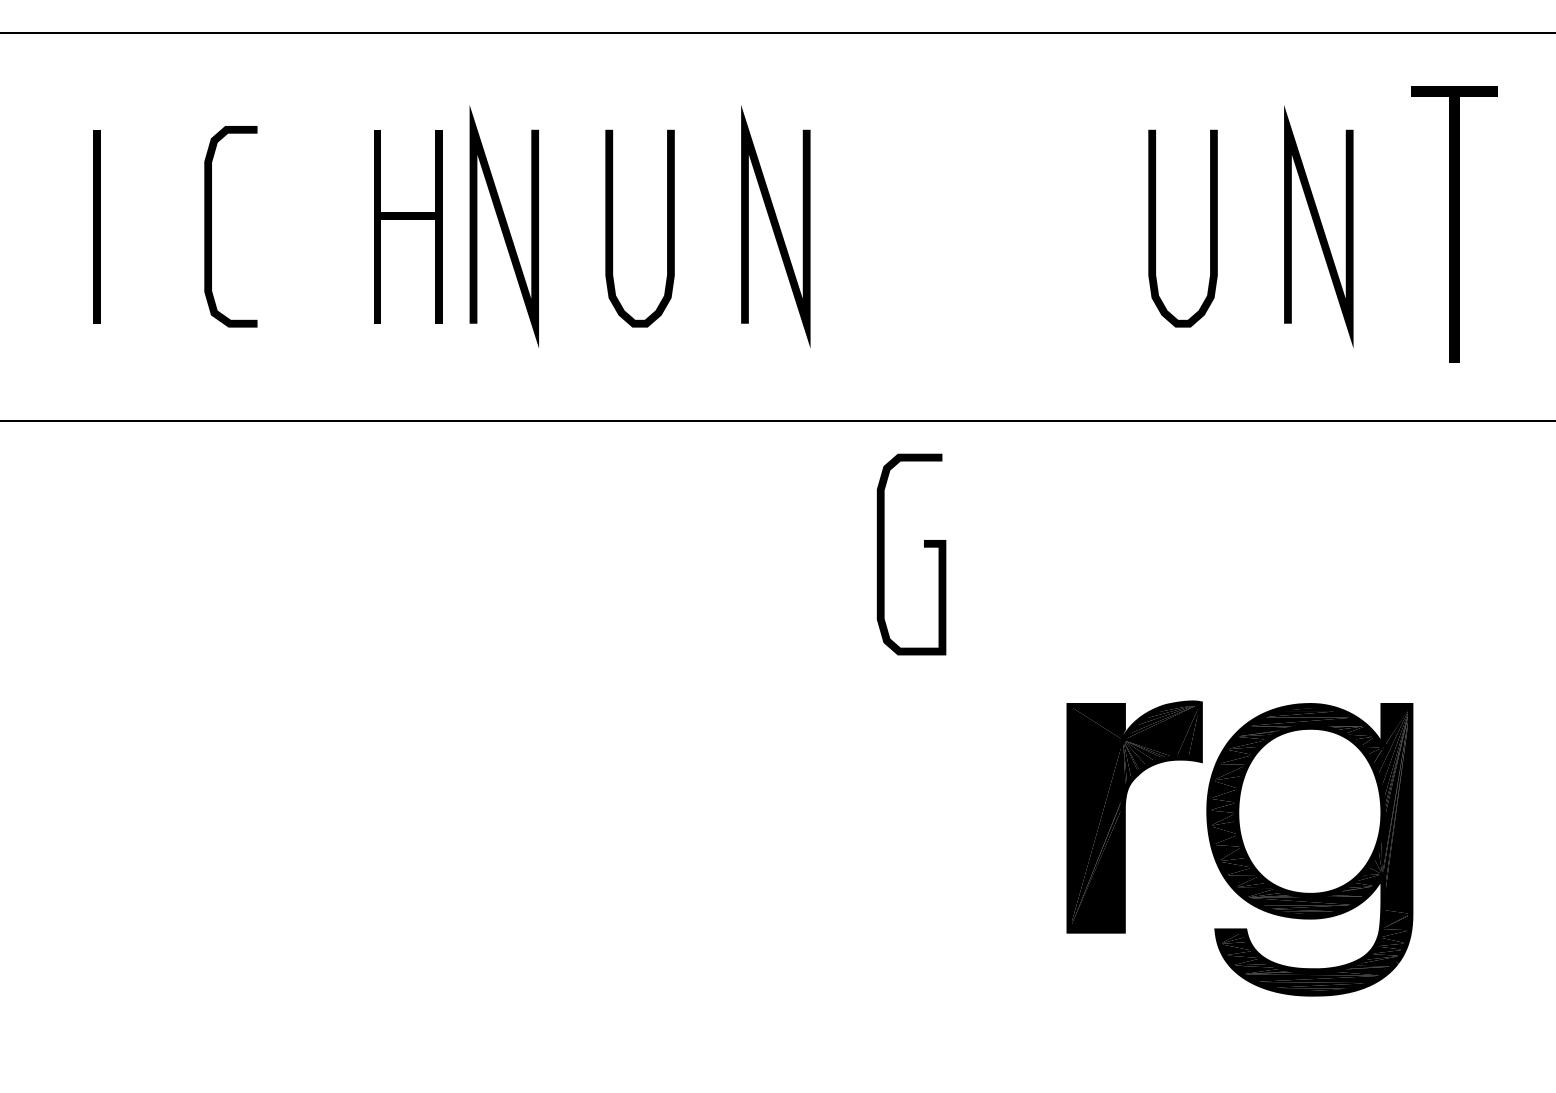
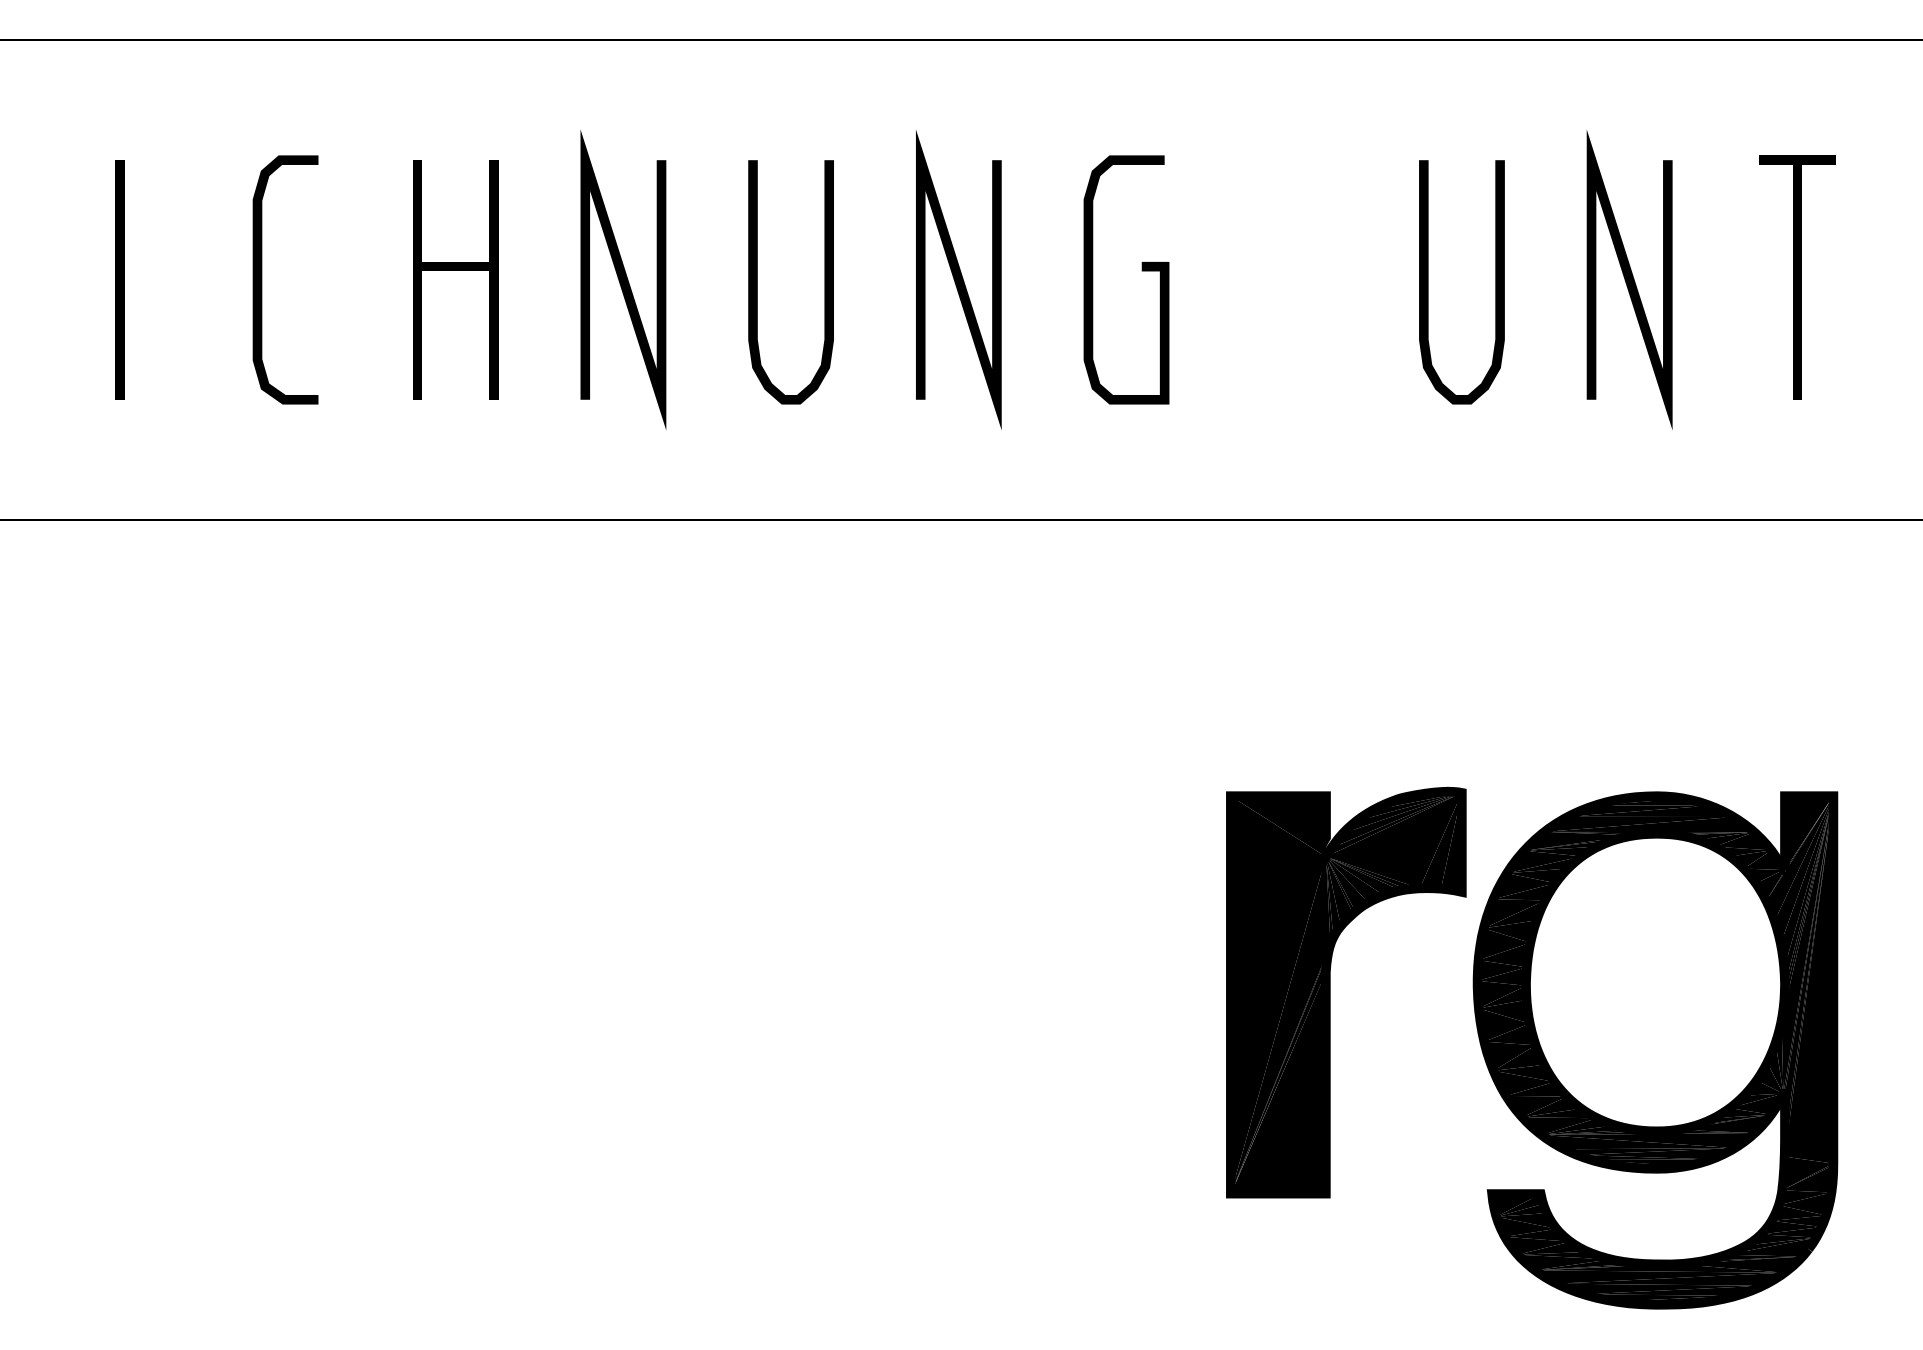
part: (408, 219) -> (455, 270), moved
part: (1454, 224) -> (1797, 277), size x0.71
curve: (923, 546) -> (1141, 270), moved
part: (1240, 848) -> (1532, 1047), size x1.43

